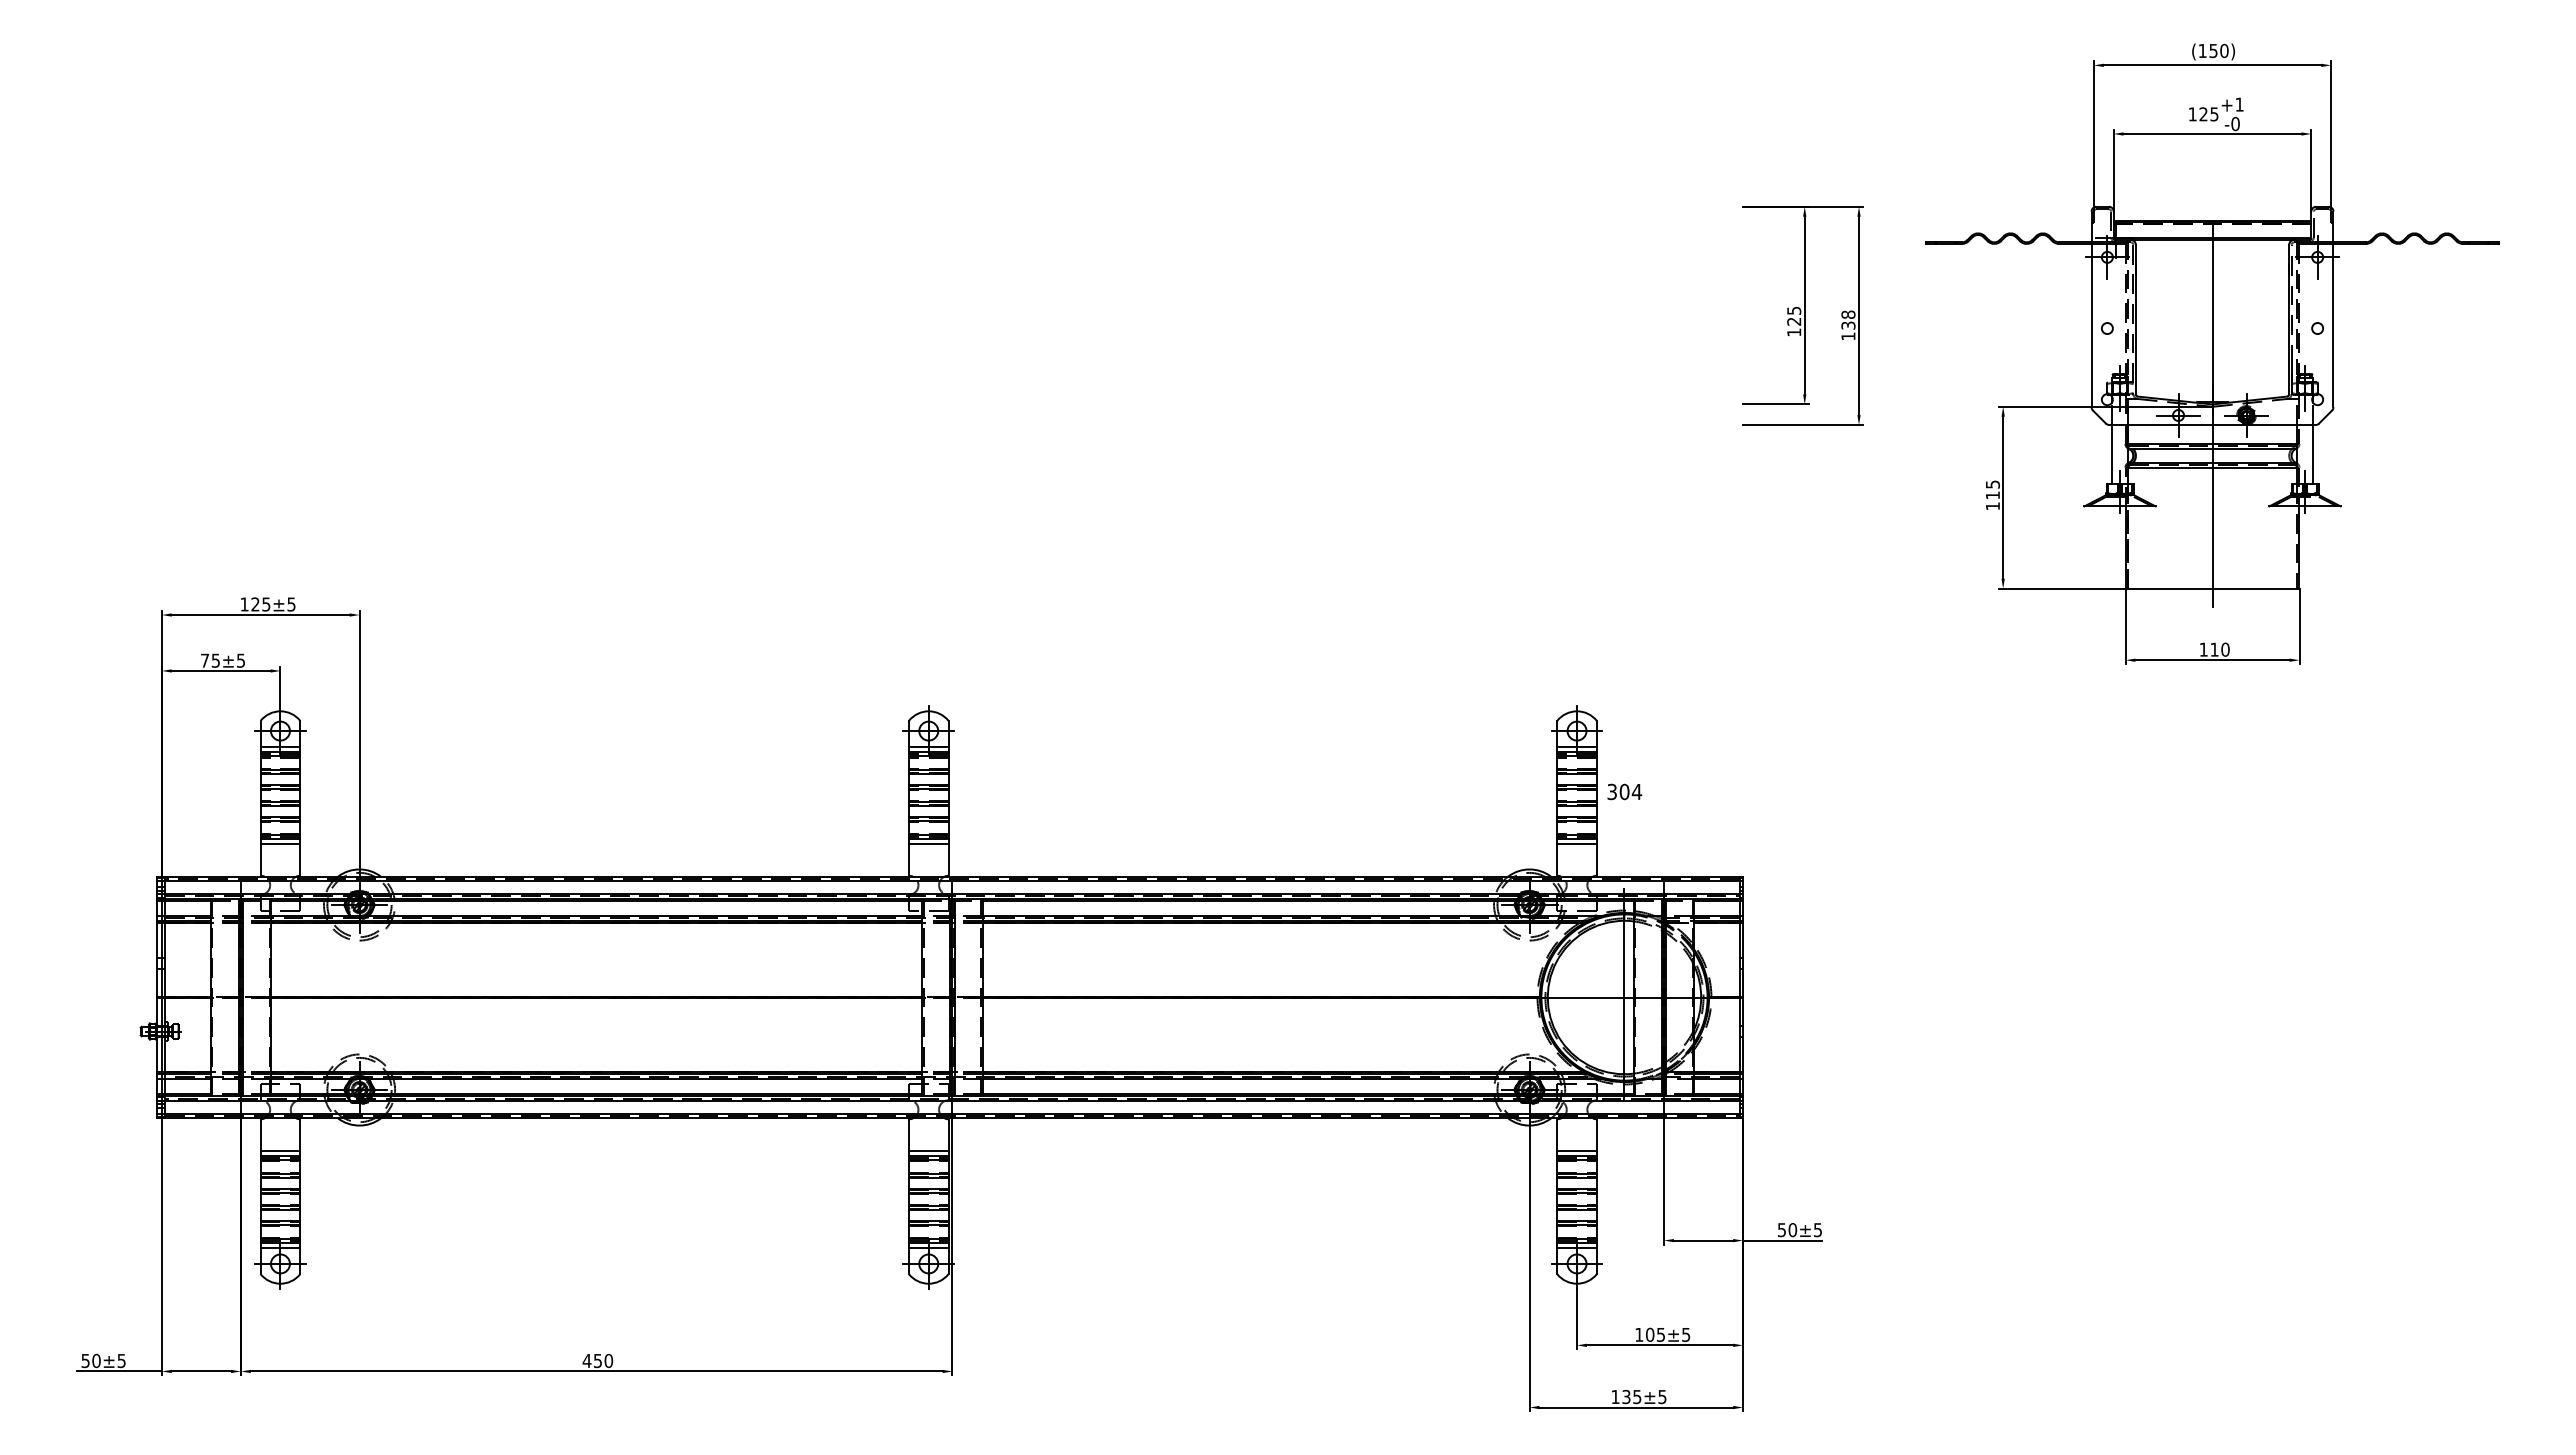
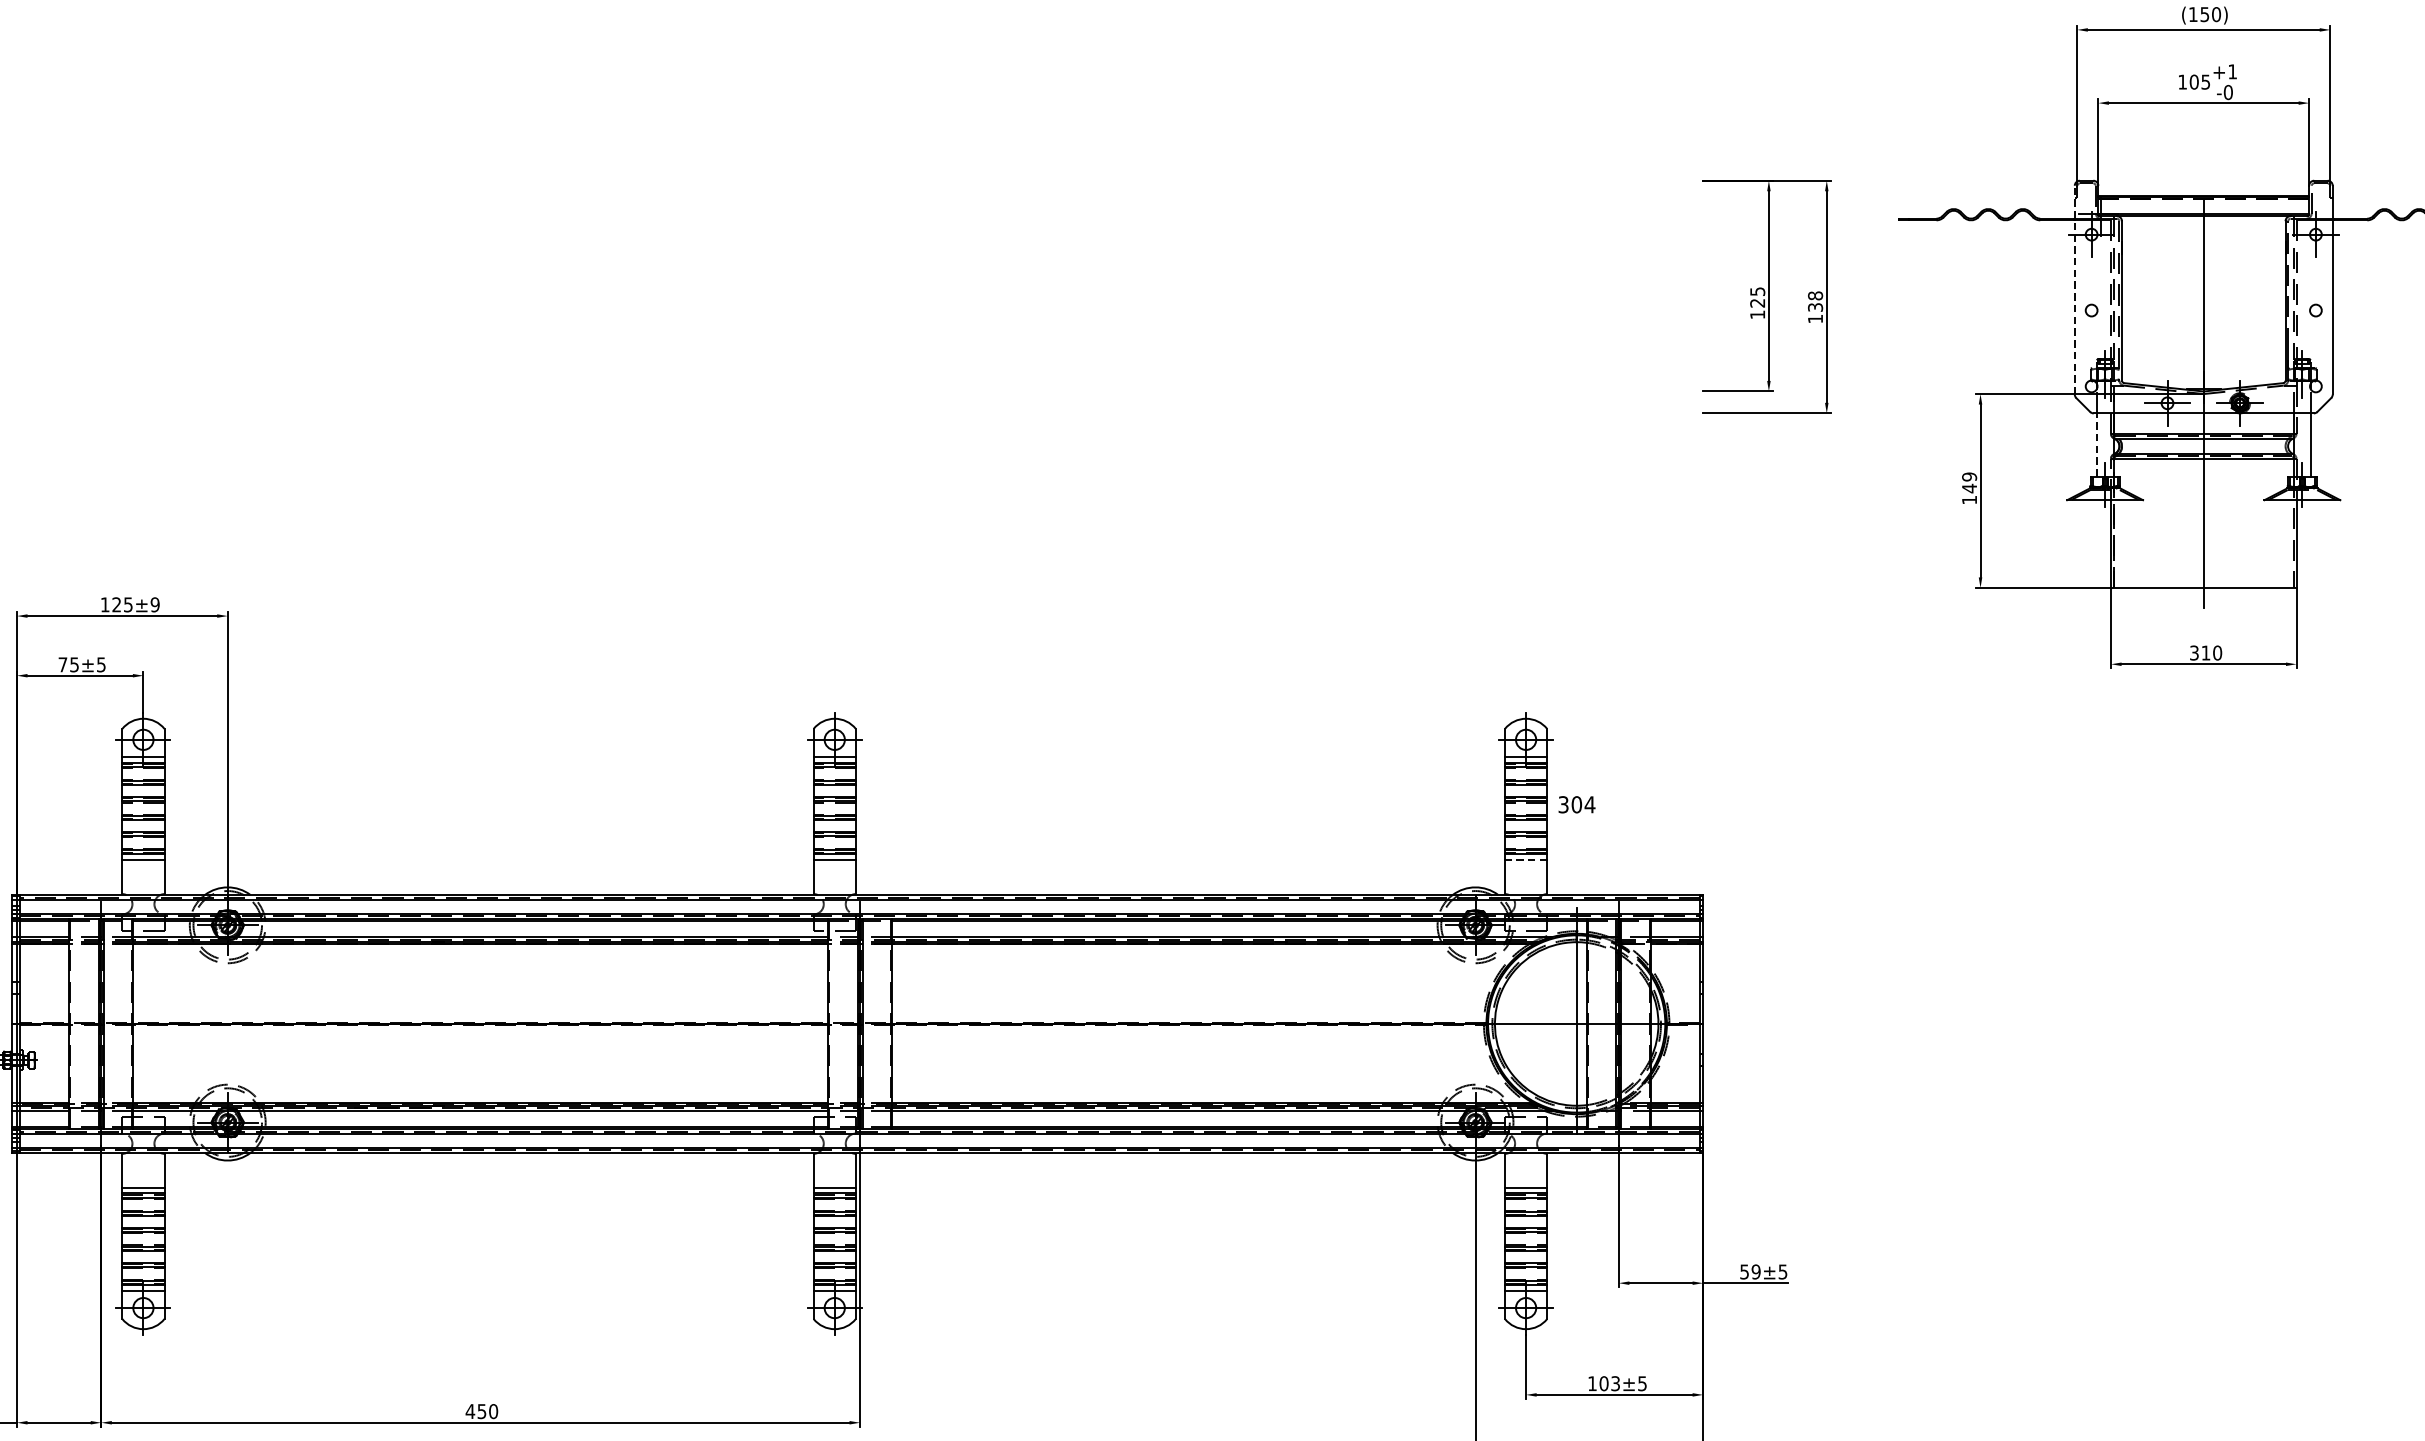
text: (2203, 114) -> (2194, 82), 125 -> 105
line: (2091, 309) -> (2074, 290), solid -> dashed
line: (2112, 454) -> (2097, 444), solid -> dashed
text: (1992, 489) -> (1969, 482), 115 -> 149
text: (291, 604) -> (155, 604), ±5 -> ±9
text: (2203, 649) -> (2194, 652), 110 -> 310
line: (1577, 844) -> (1526, 860), solid -> dashed
text: (1792, 1230) -> (1755, 1272), 50 -> 59
text: (1660, 1334) -> (1615, 1383), 105 -> 103

